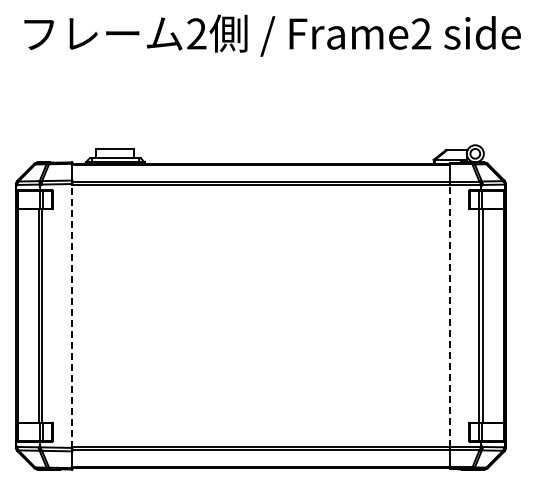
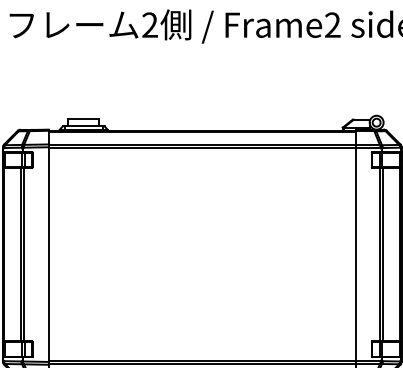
line: (72, 315) -> (48, 254), dashed -> solid
line: (449, 315) -> (355, 254), dashed -> solid

